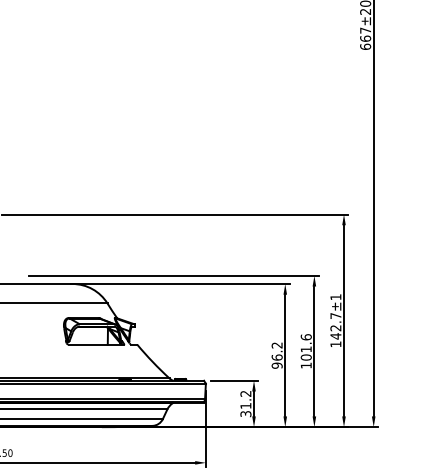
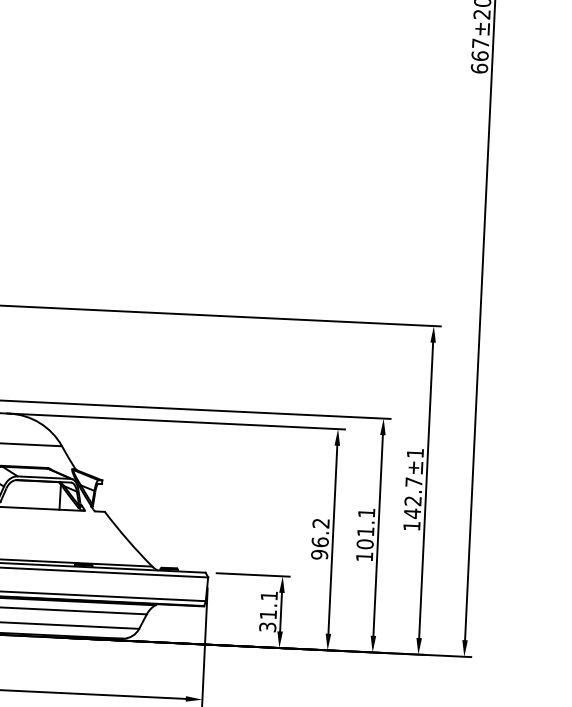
text: (305, 337) -> (365, 513), 101.6 -> 101.1
text: (245, 393) -> (268, 595), 31.2 -> 31.1

